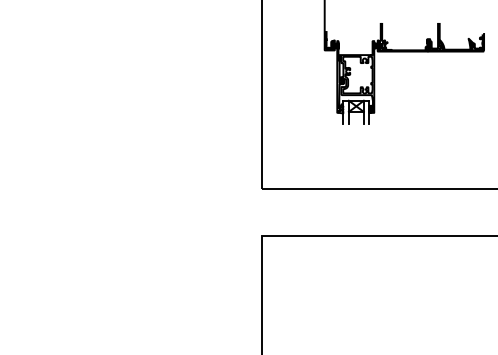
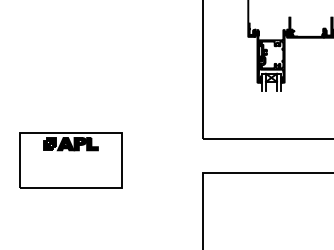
part: (82, 218) -> (70, 160), added

